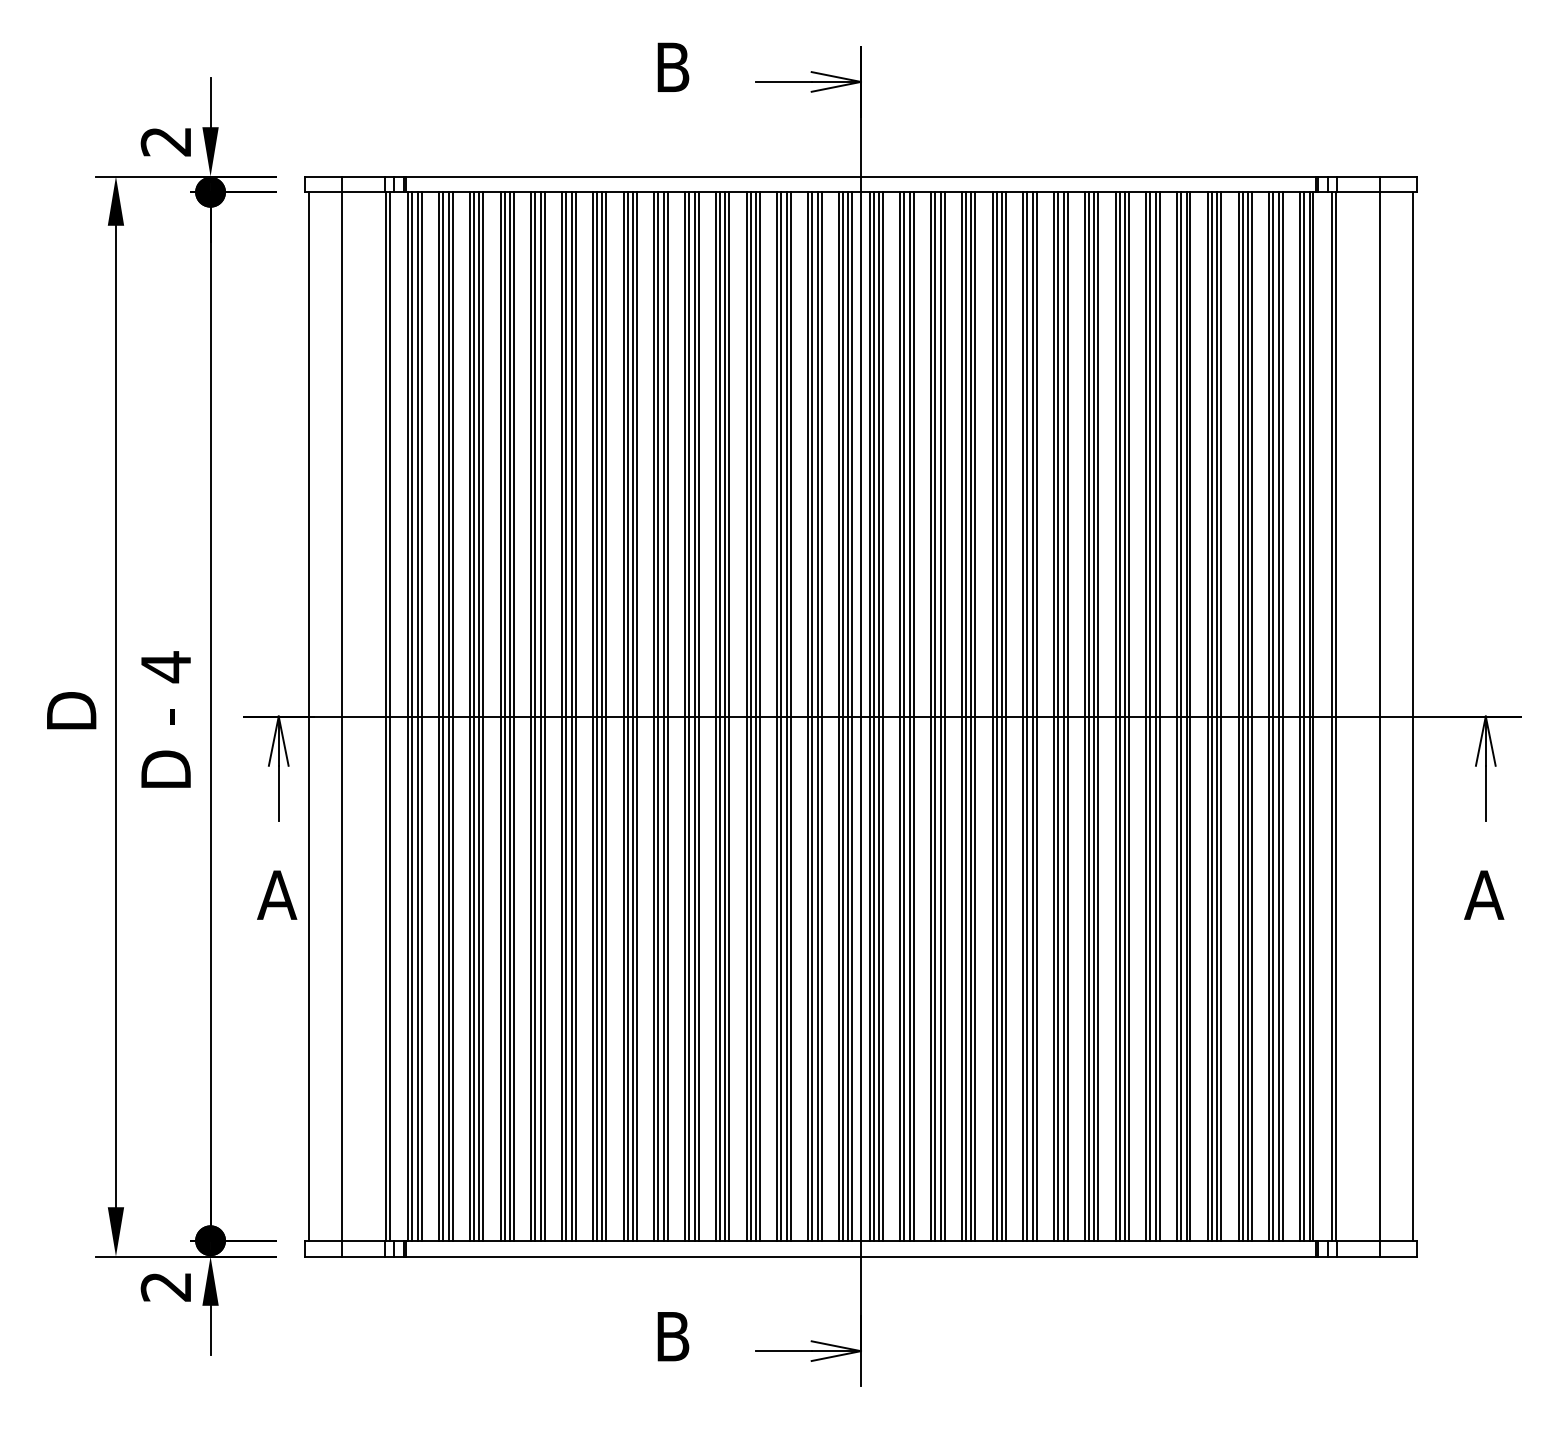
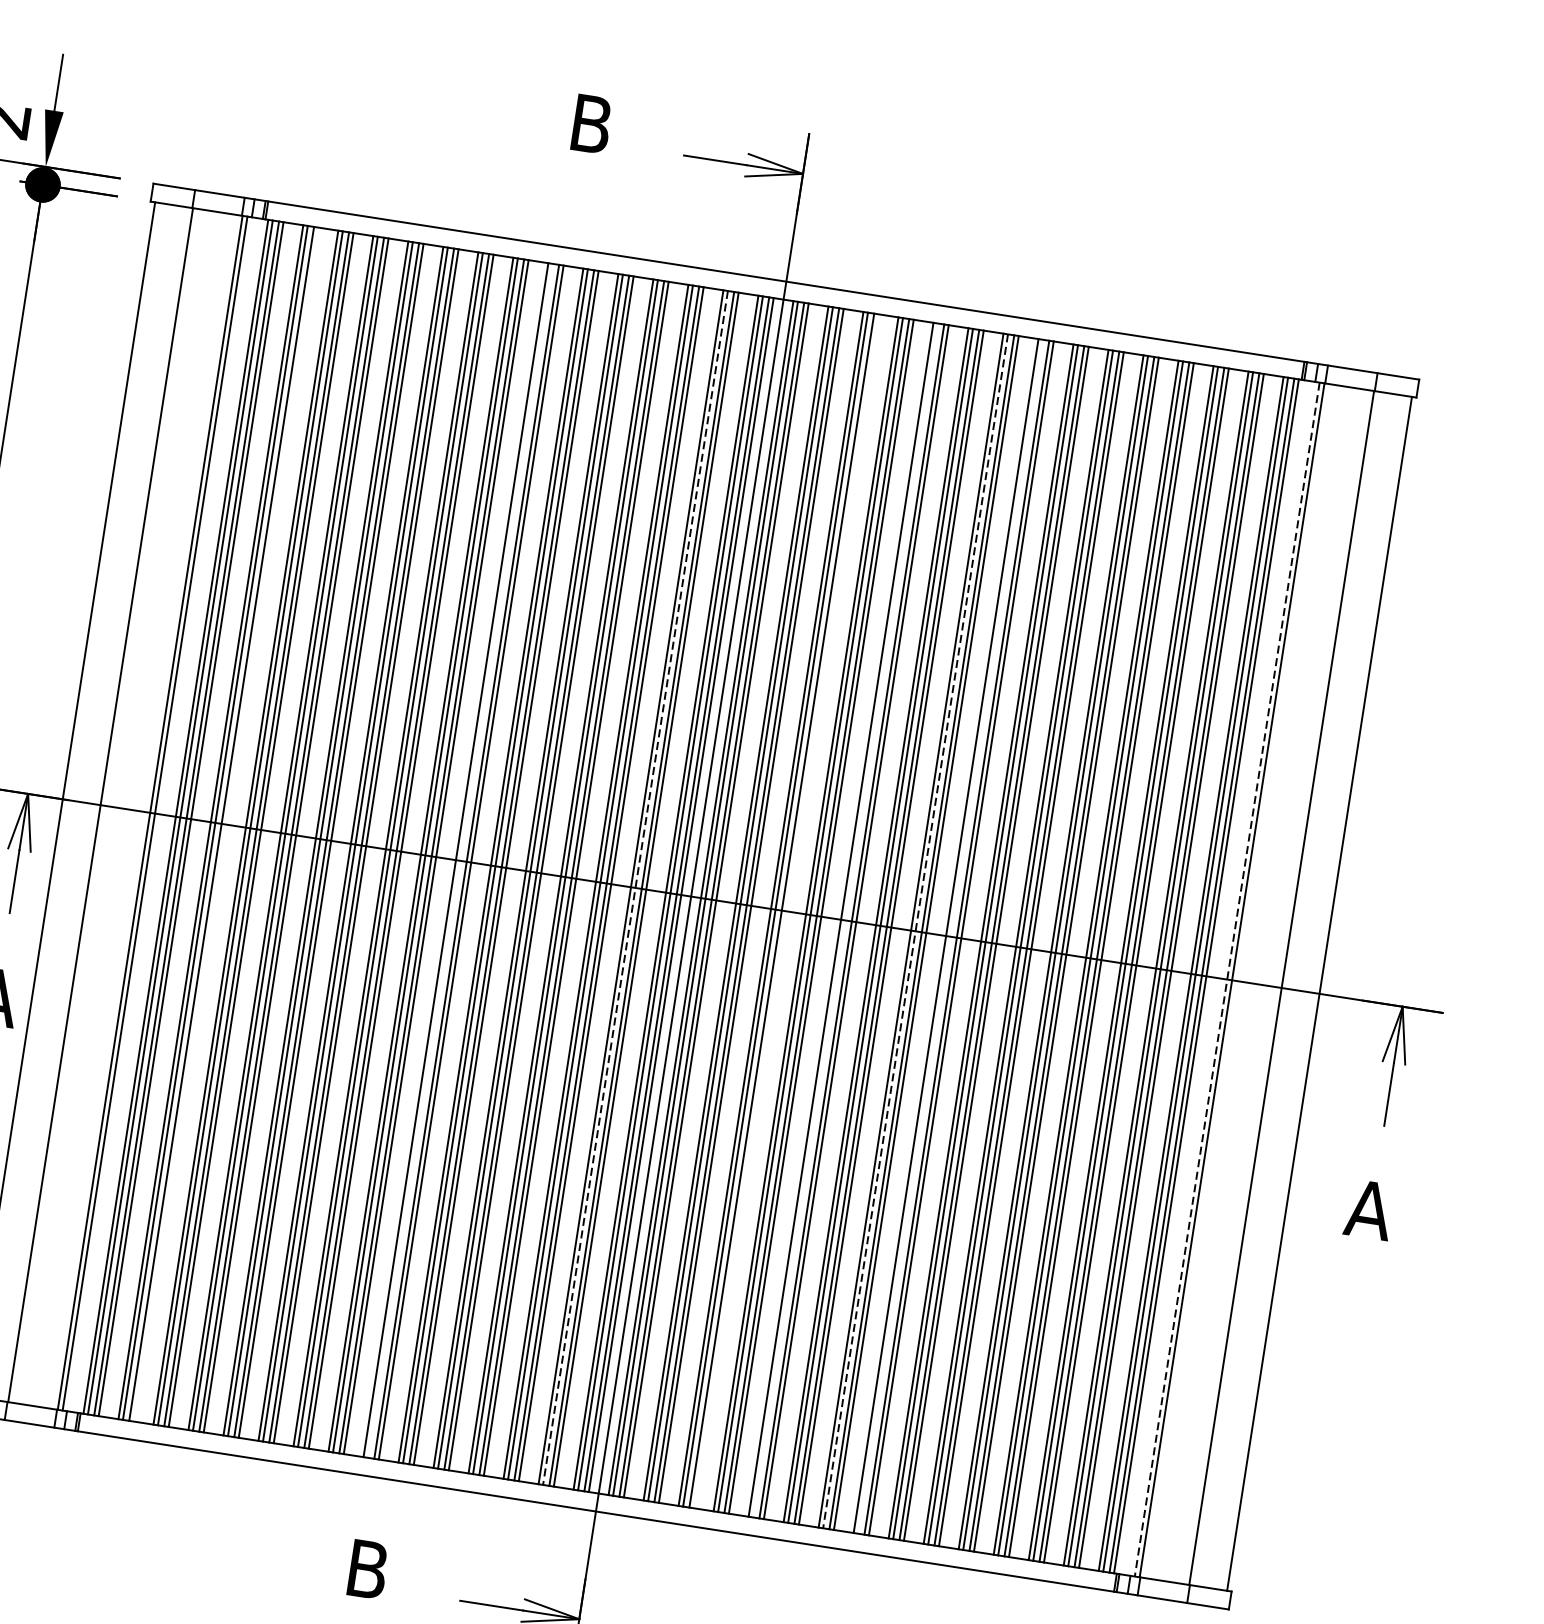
line: (452, 716) -> (226, 824), removed
line: (658, 716) -> (460, 860), removed
line: (944, 716) -> (786, 911), removed
line: (996, 716) -> (845, 920), removed
line: (1088, 716) -> (950, 936), removed
line: (812, 717) -> (635, 889), solid -> dashed
line: (1058, 717) -> (915, 932), solid -> dashed
line: (1331, 717) -> (1226, 980), solid -> dashed

